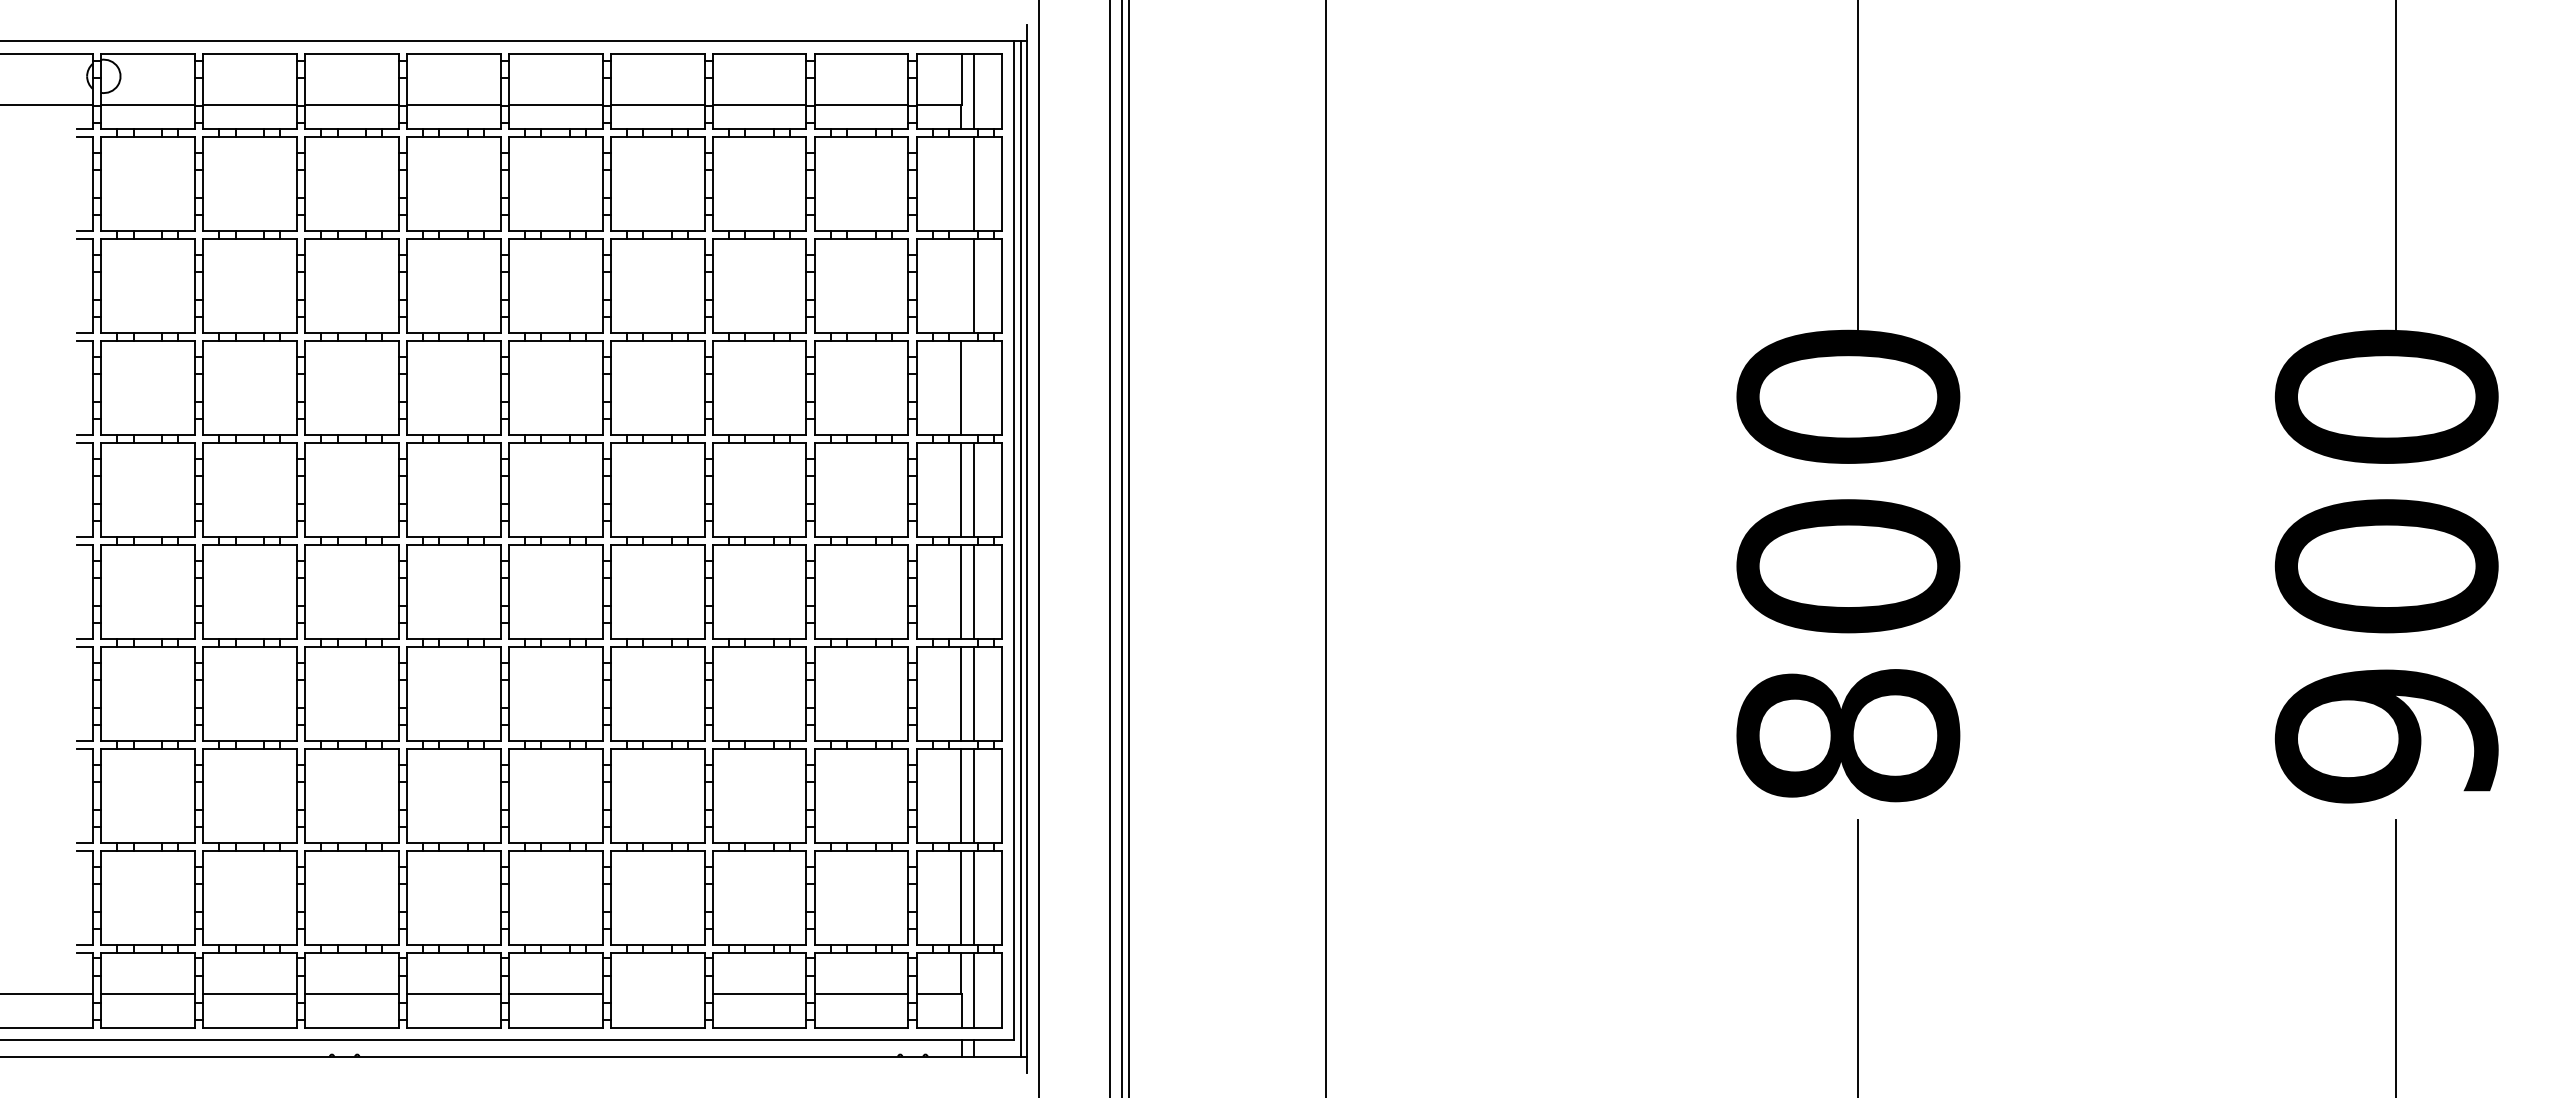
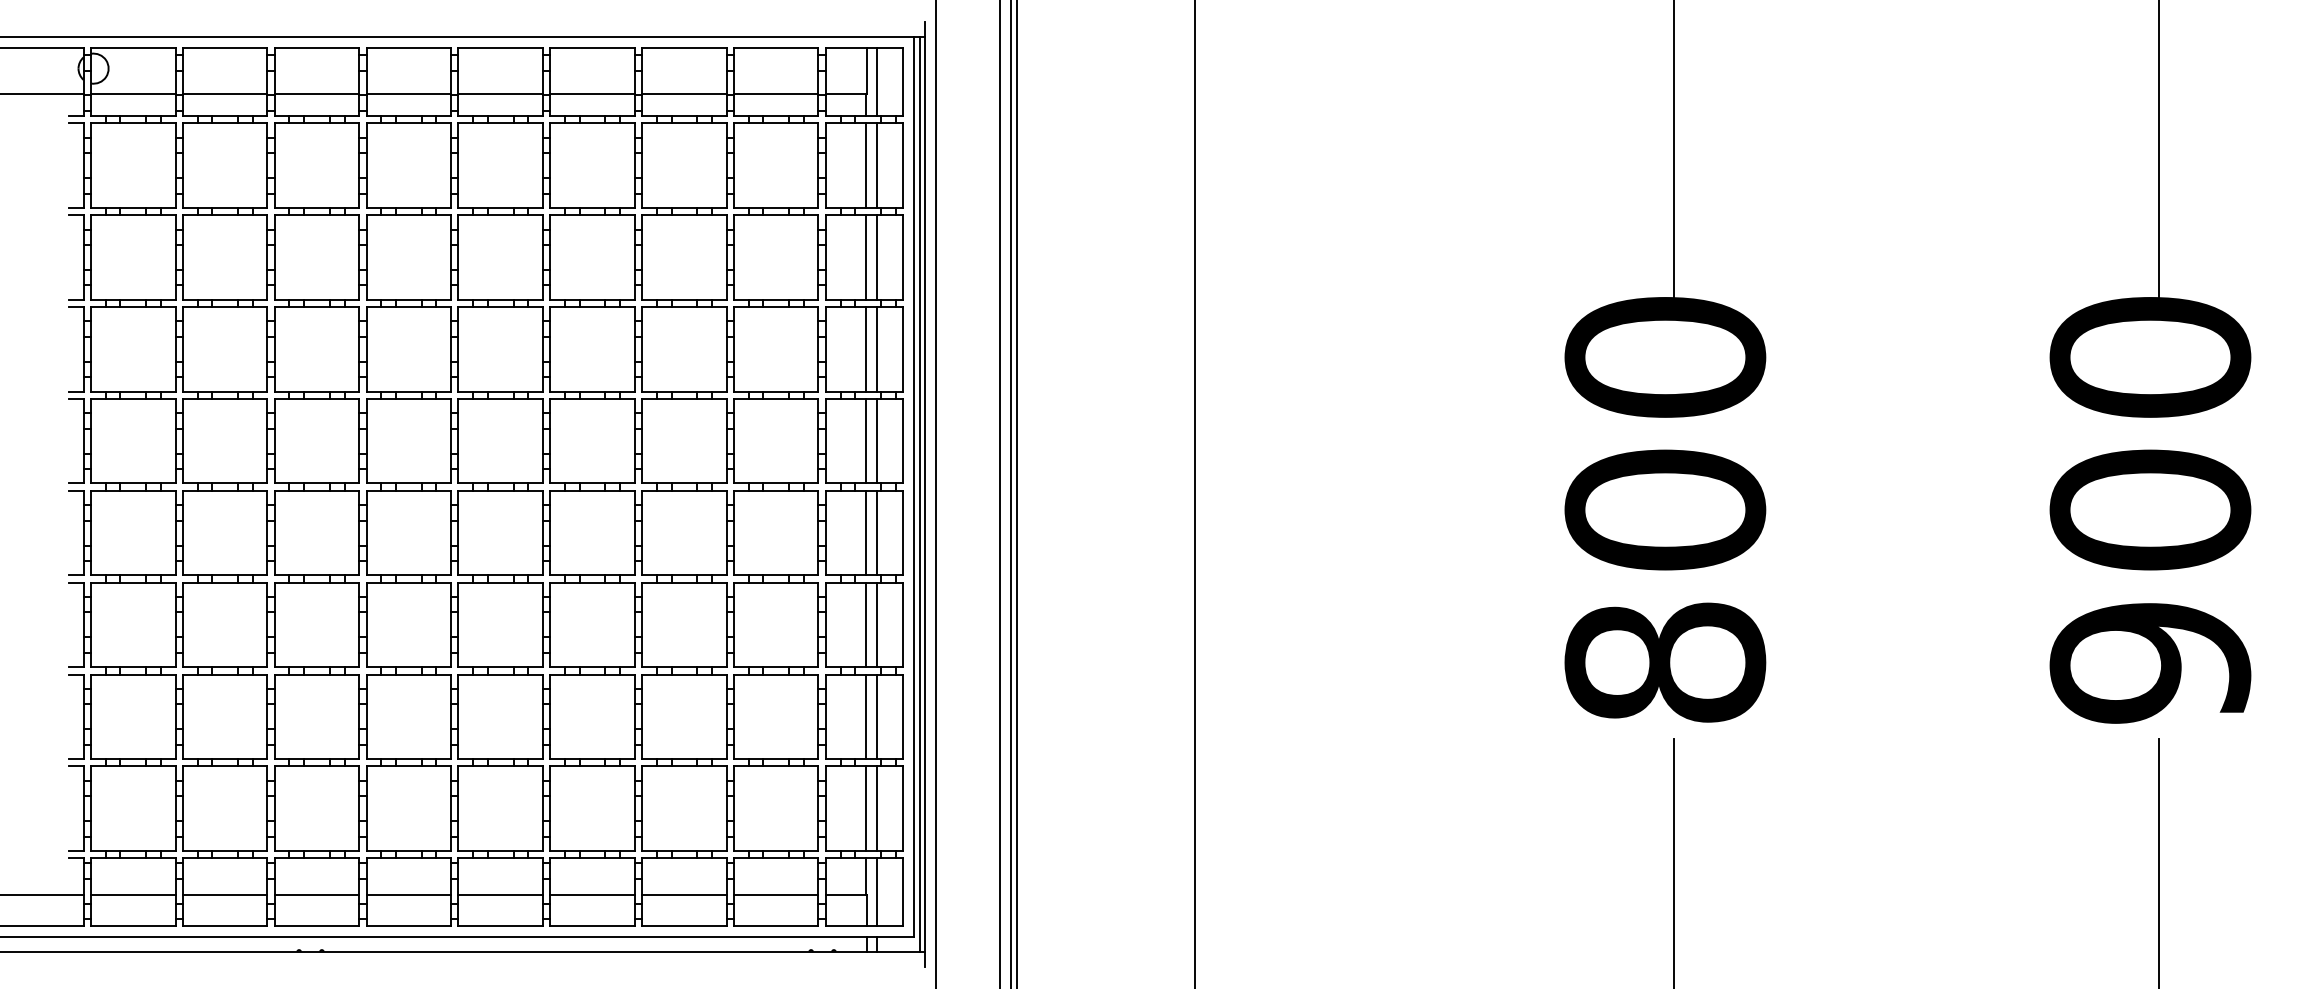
line: (961, 183) -> (866, 165), added
line: (961, 285) -> (866, 257), added
line: (973, 387) -> (877, 348), added
line: (657, 993) -> (592, 894), added

